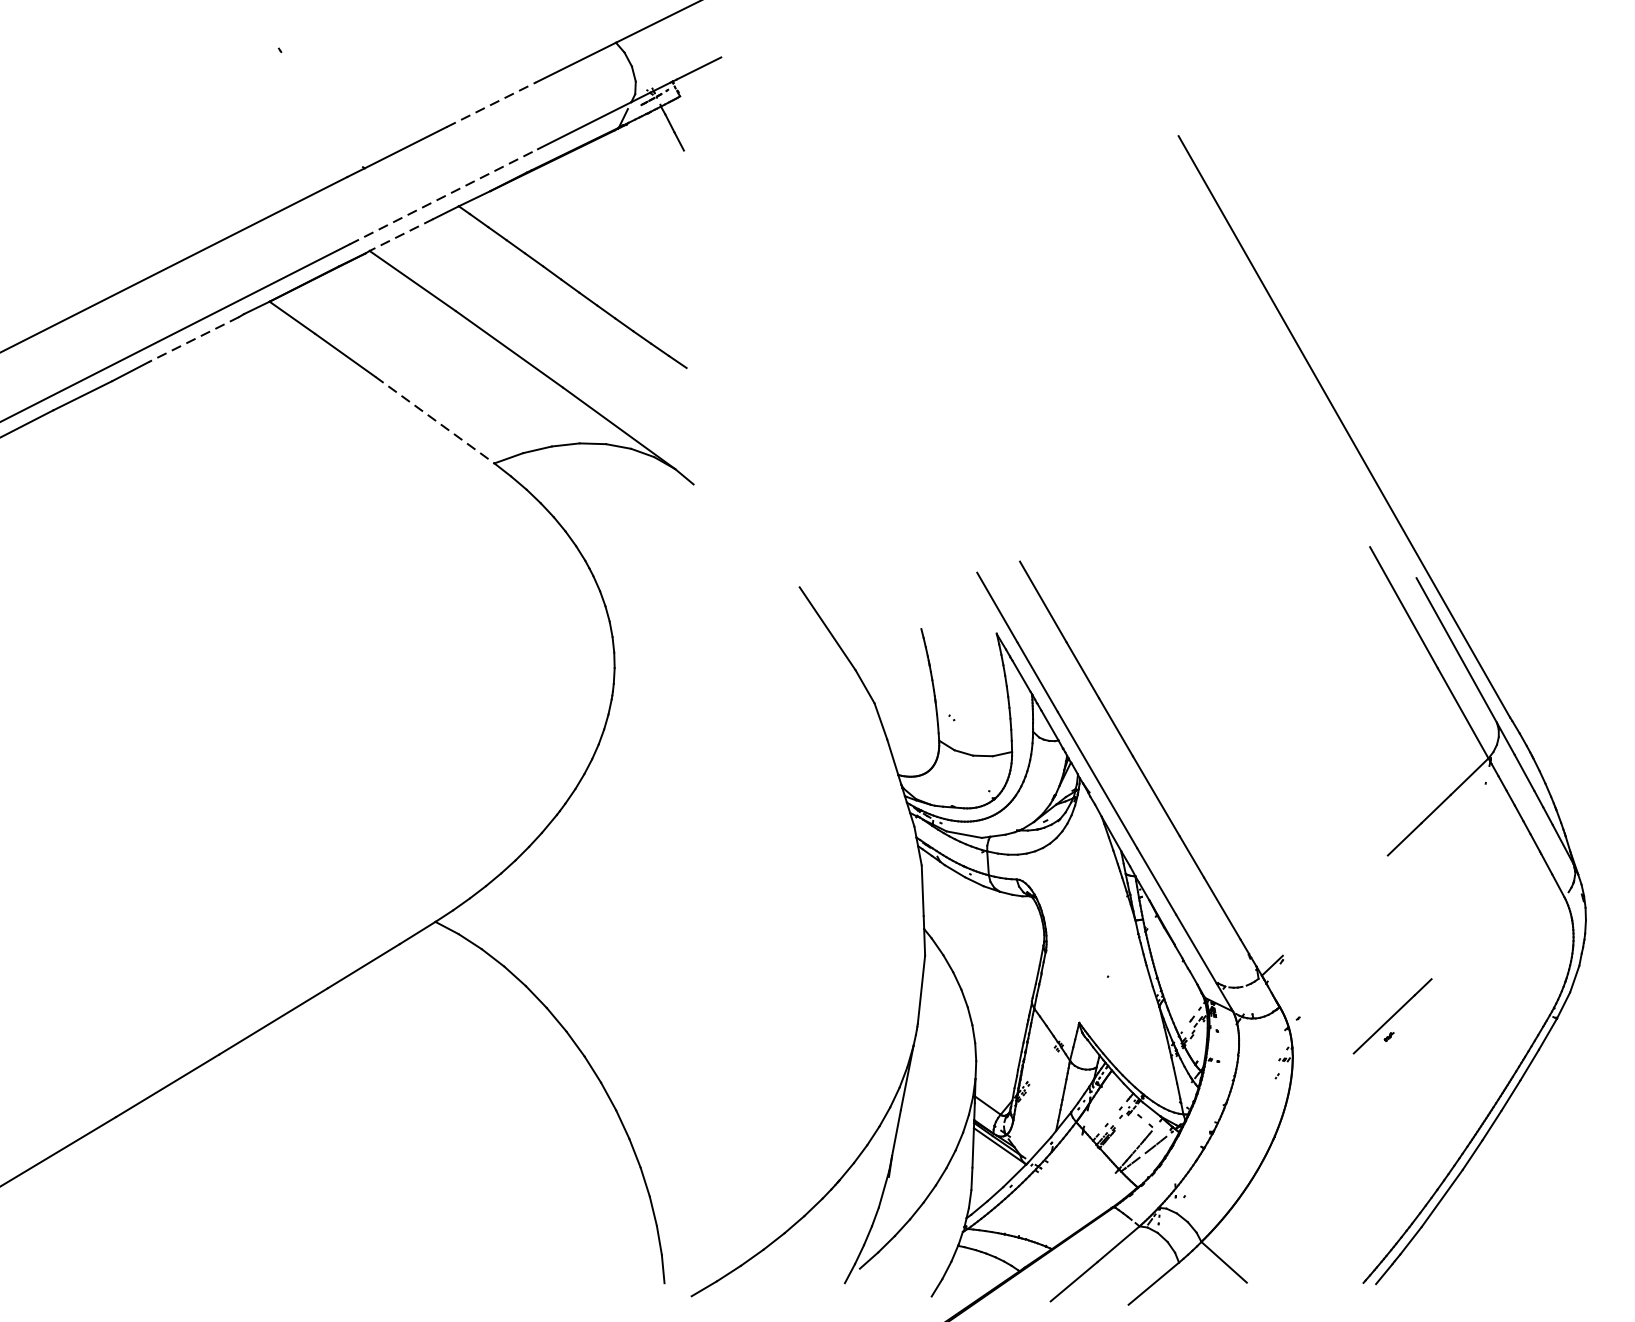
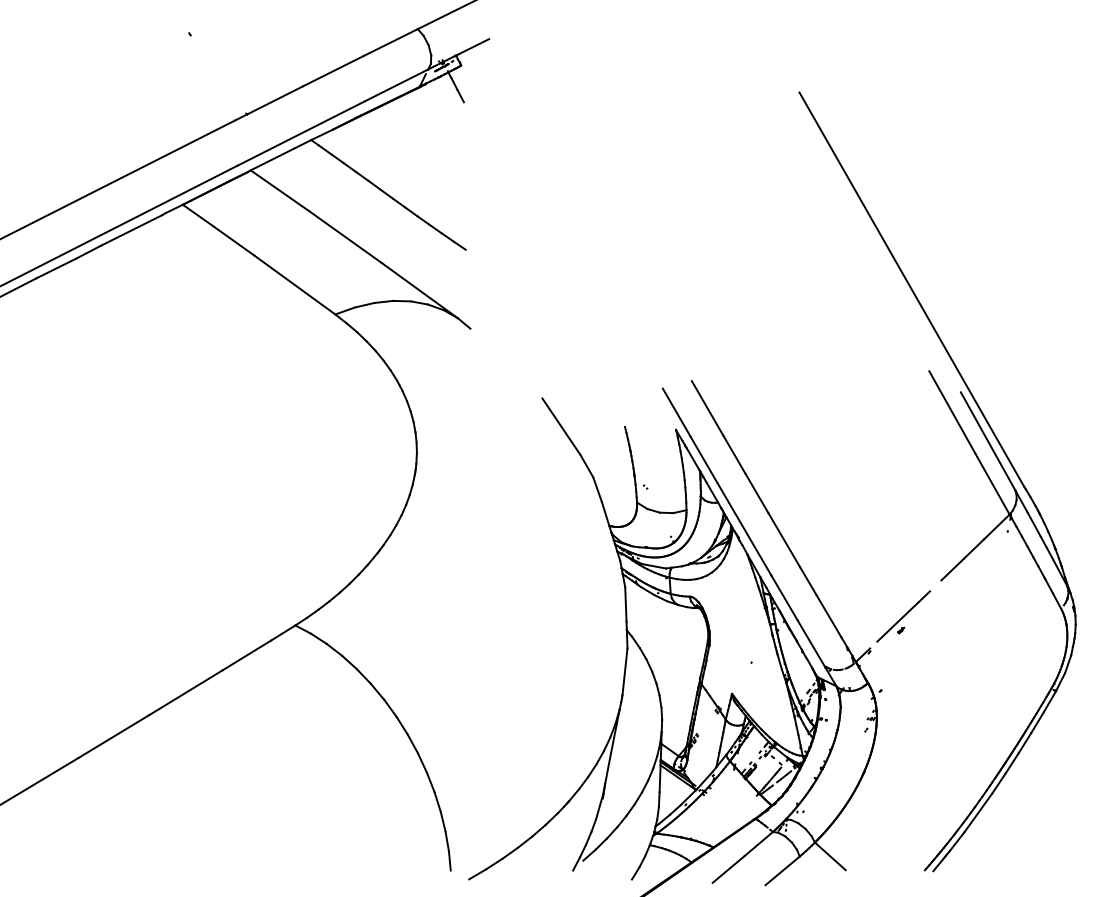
line: (491, 105) -> (333, 71), dashed -> solid
line: (444, 196) -> (301, 133), dashed -> solid
line: (400, 234) -> (271, 159), dashed -> solid
line: (193, 339) -> (131, 230), dashed -> solid
line: (434, 420) -> (294, 285), dashed -> solid
part: (1392, 1016) -> (903, 616), moved

